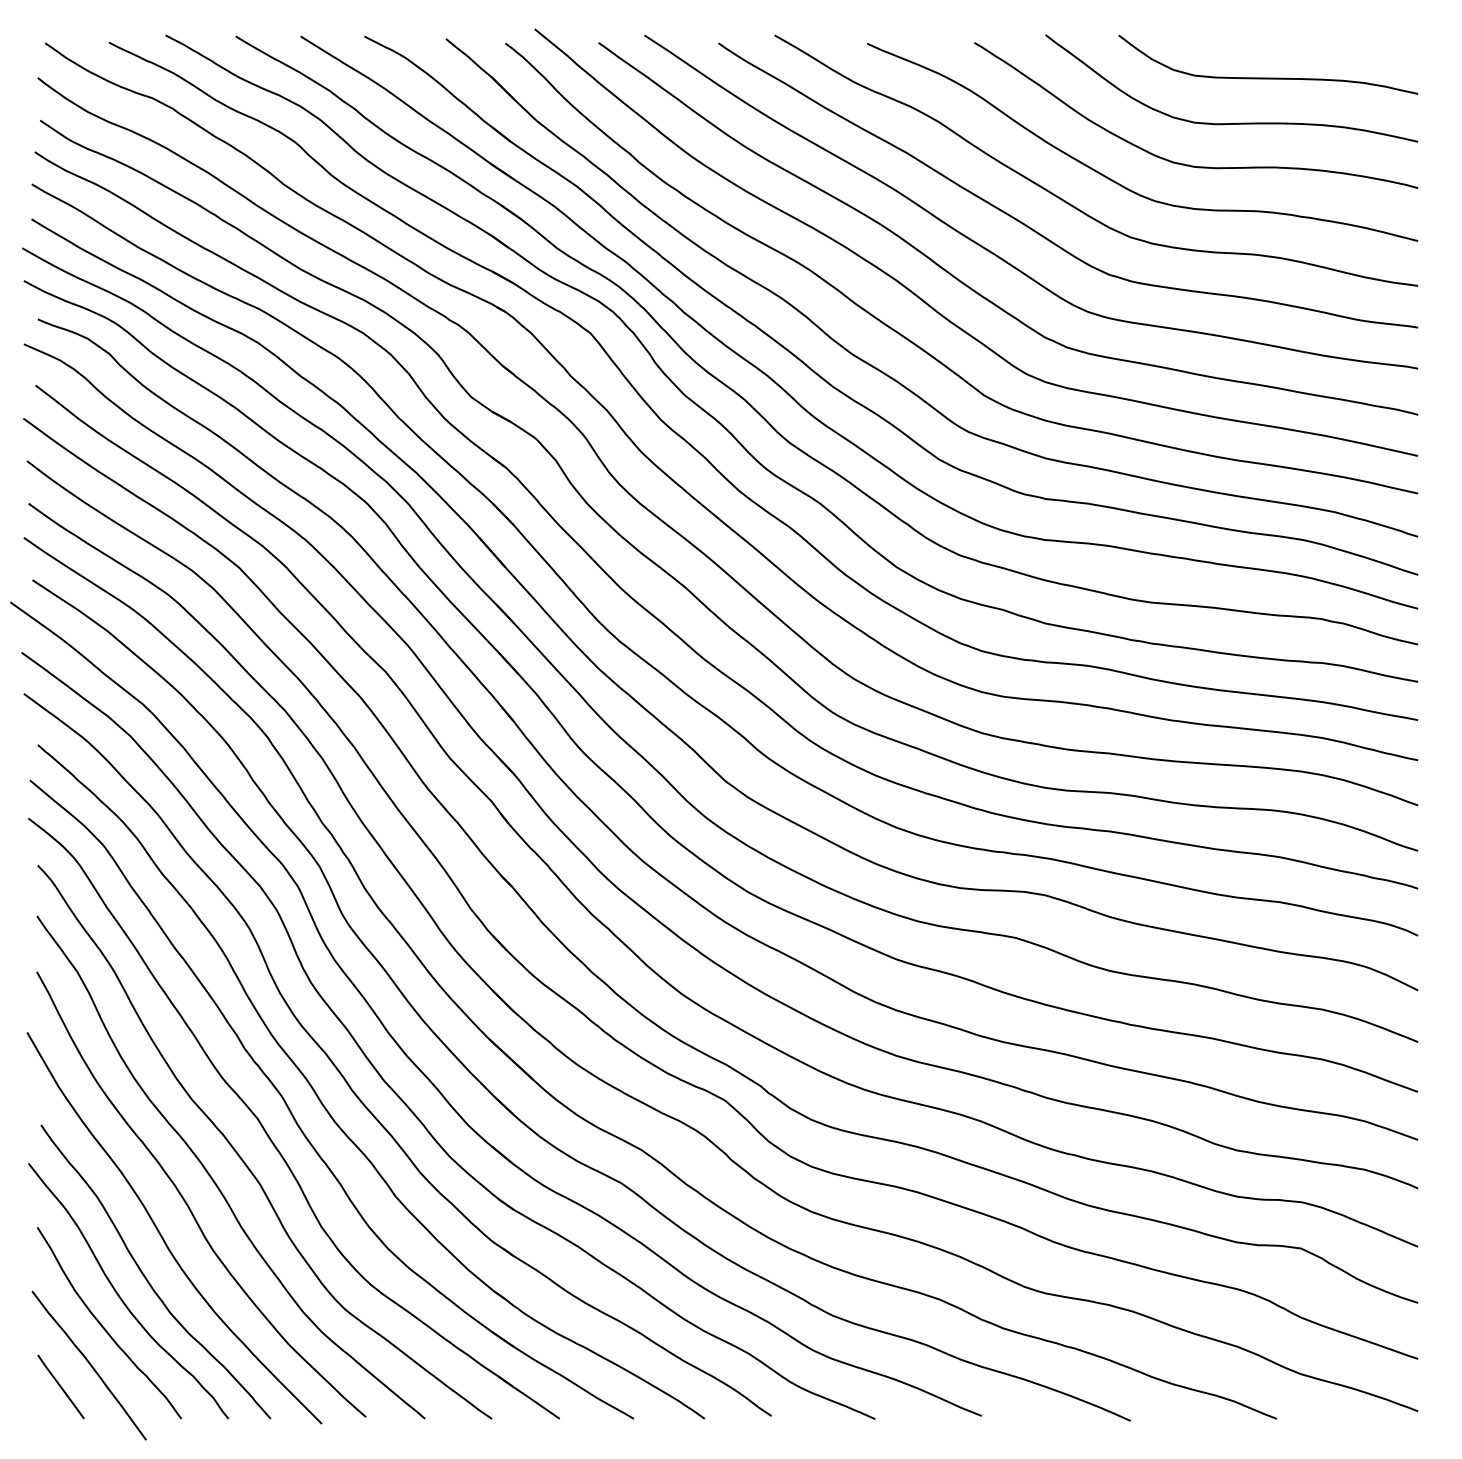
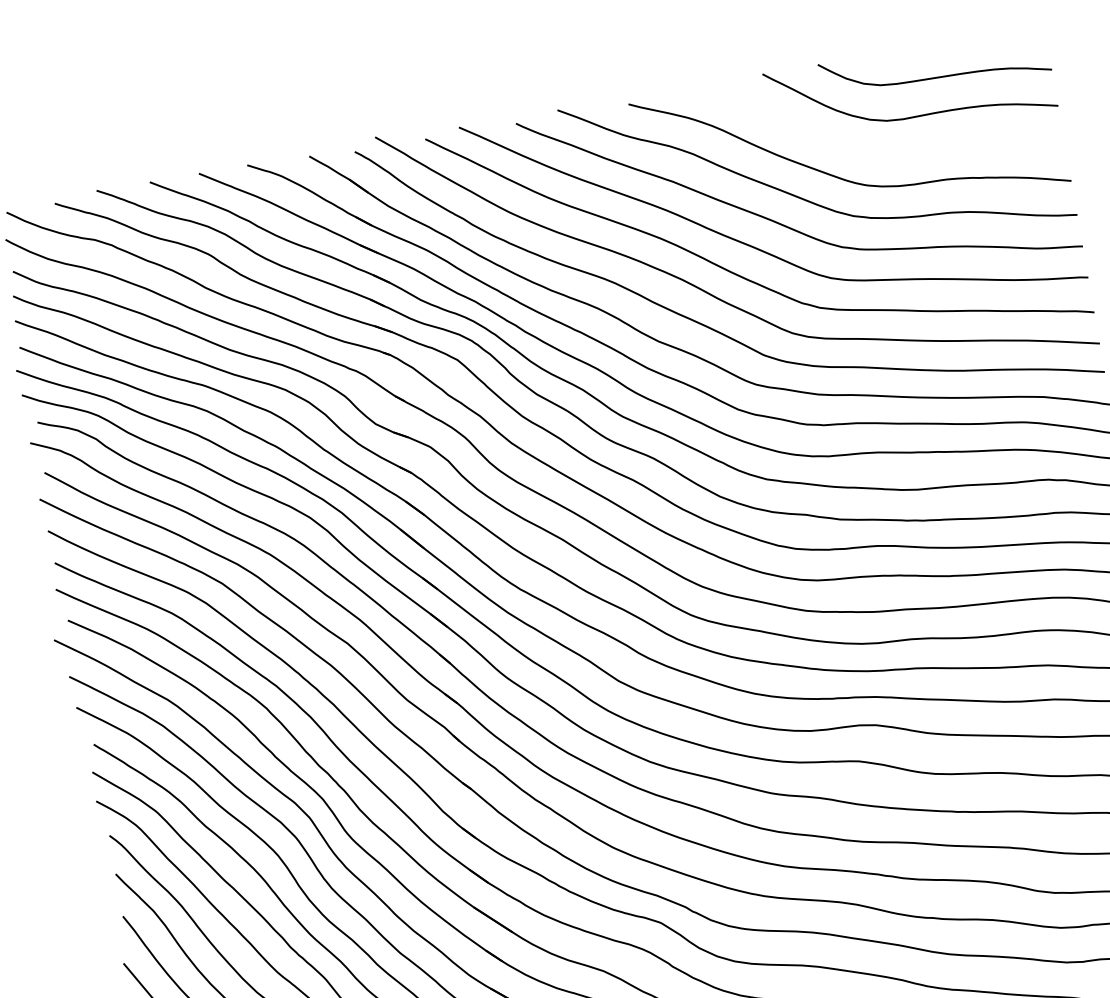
curve: (1184, 163) -> (884, 153), removed

